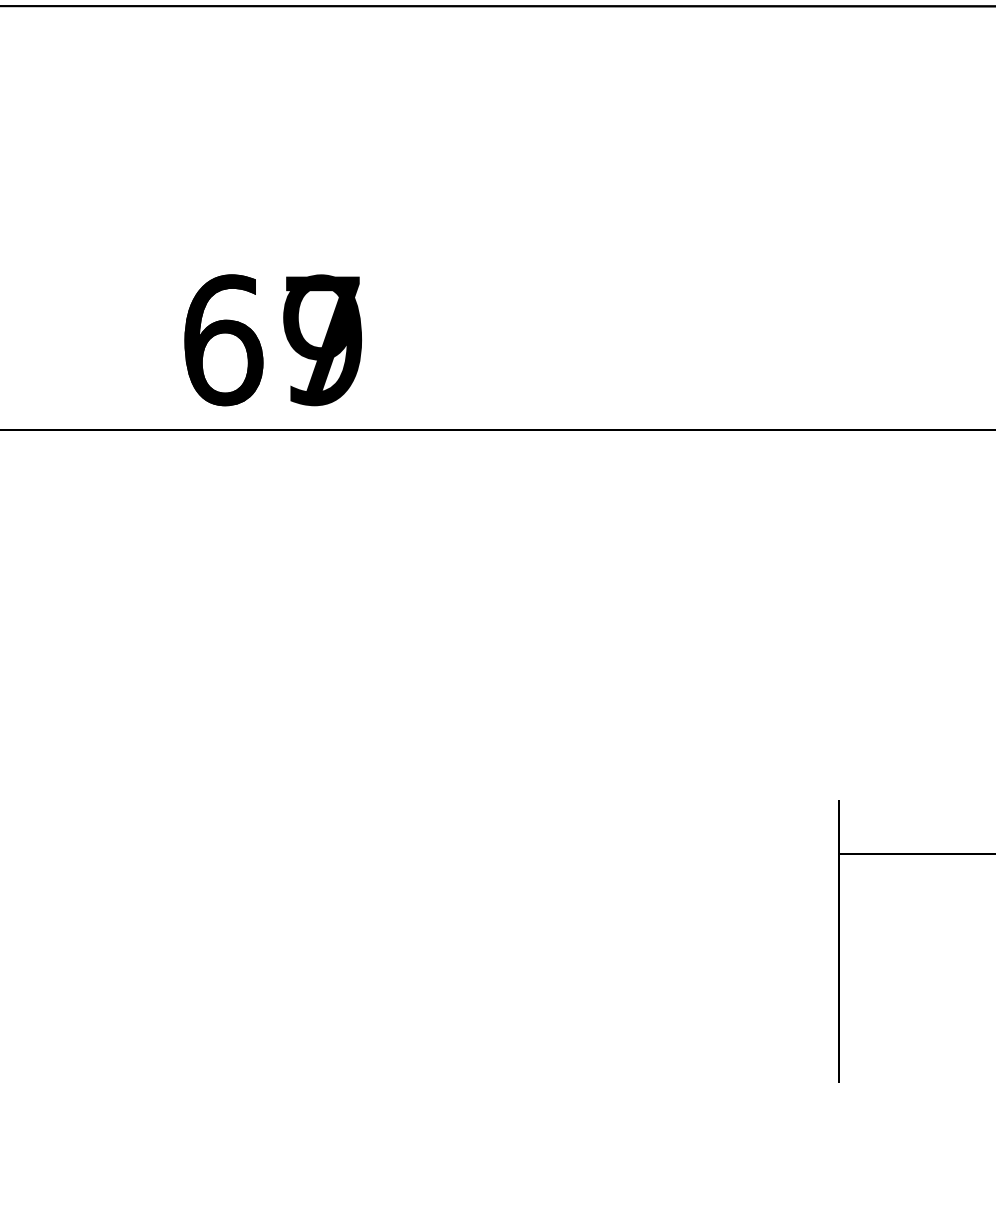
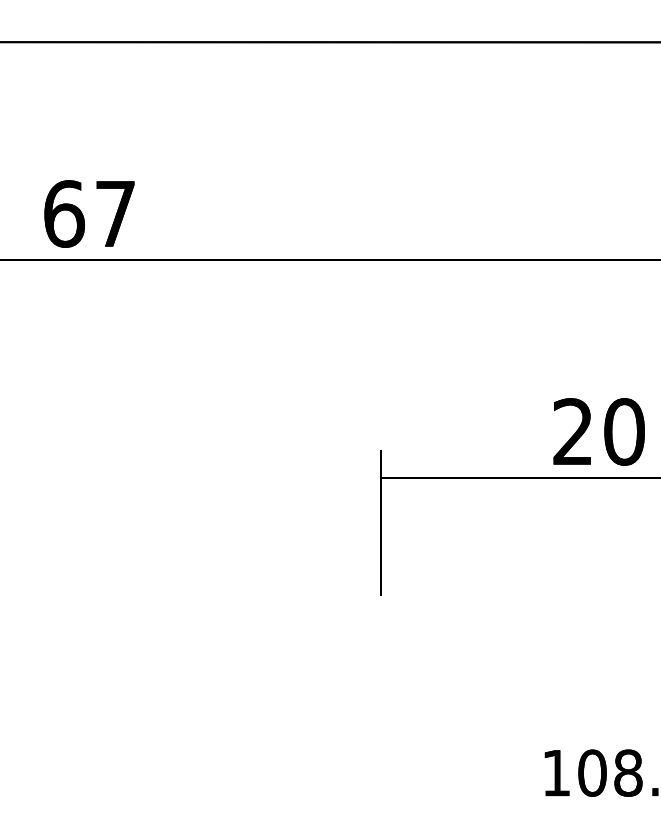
text: (322, 339) -> (115, 213), 69 -> 67

